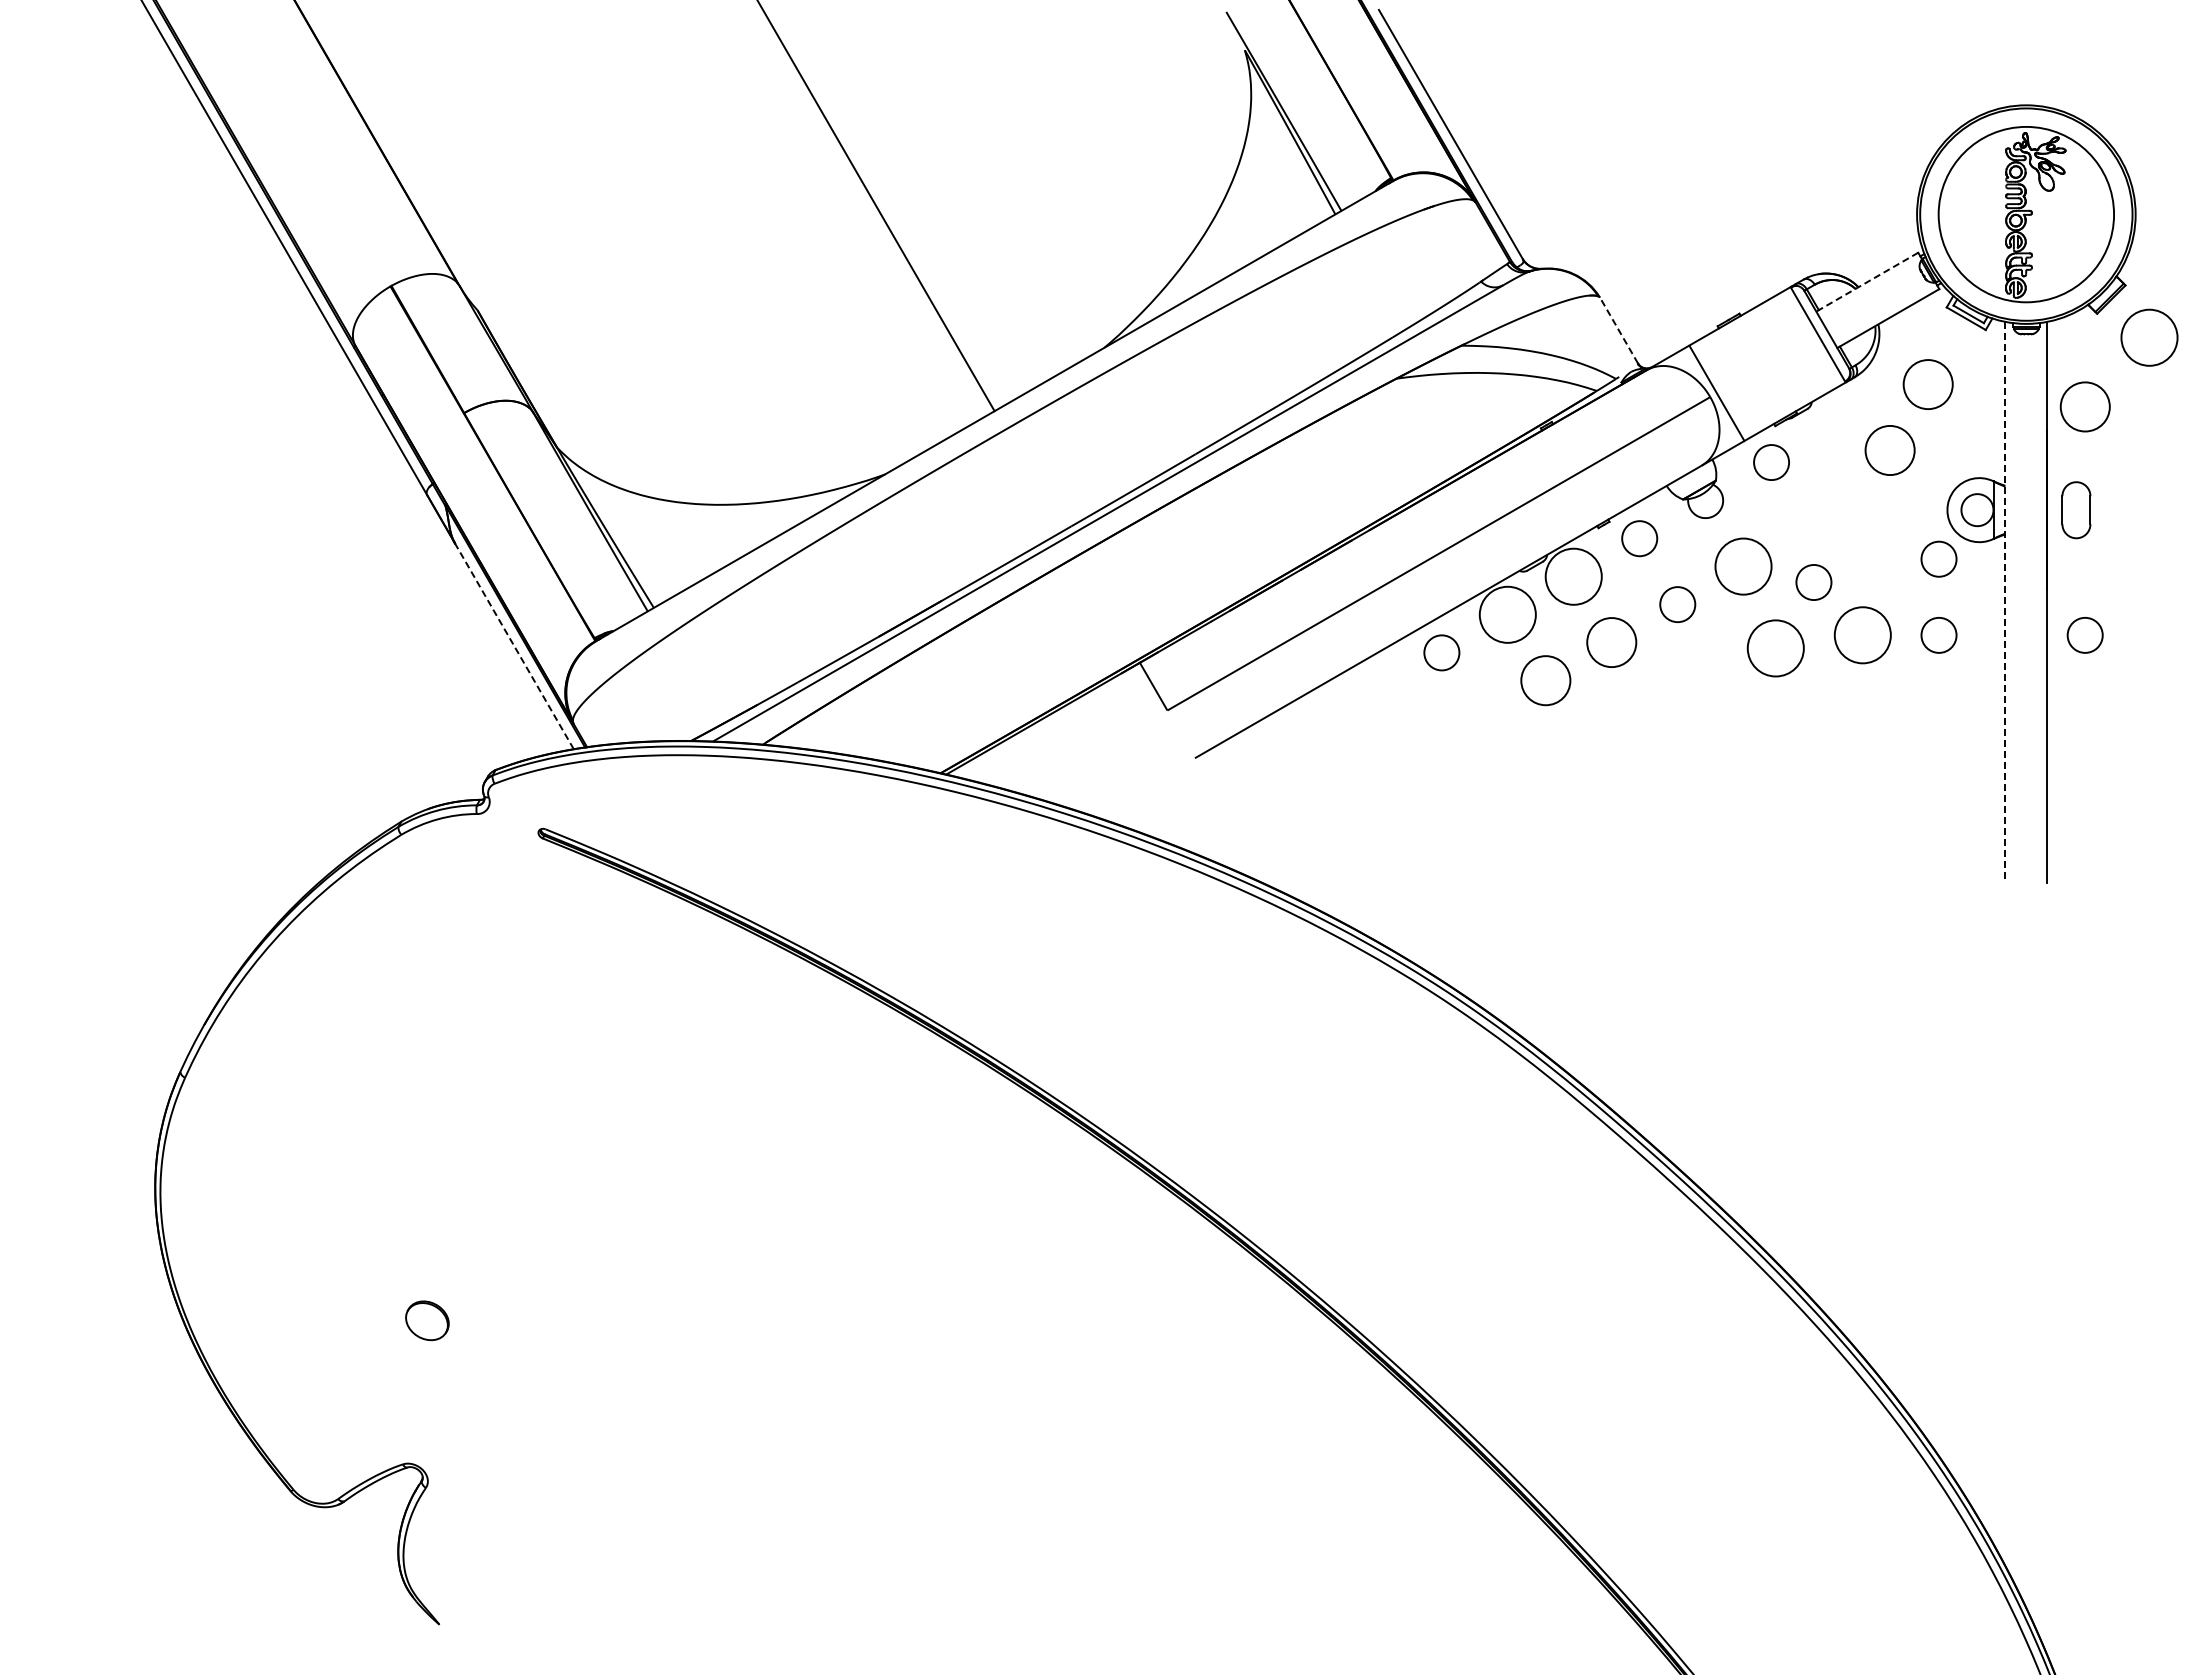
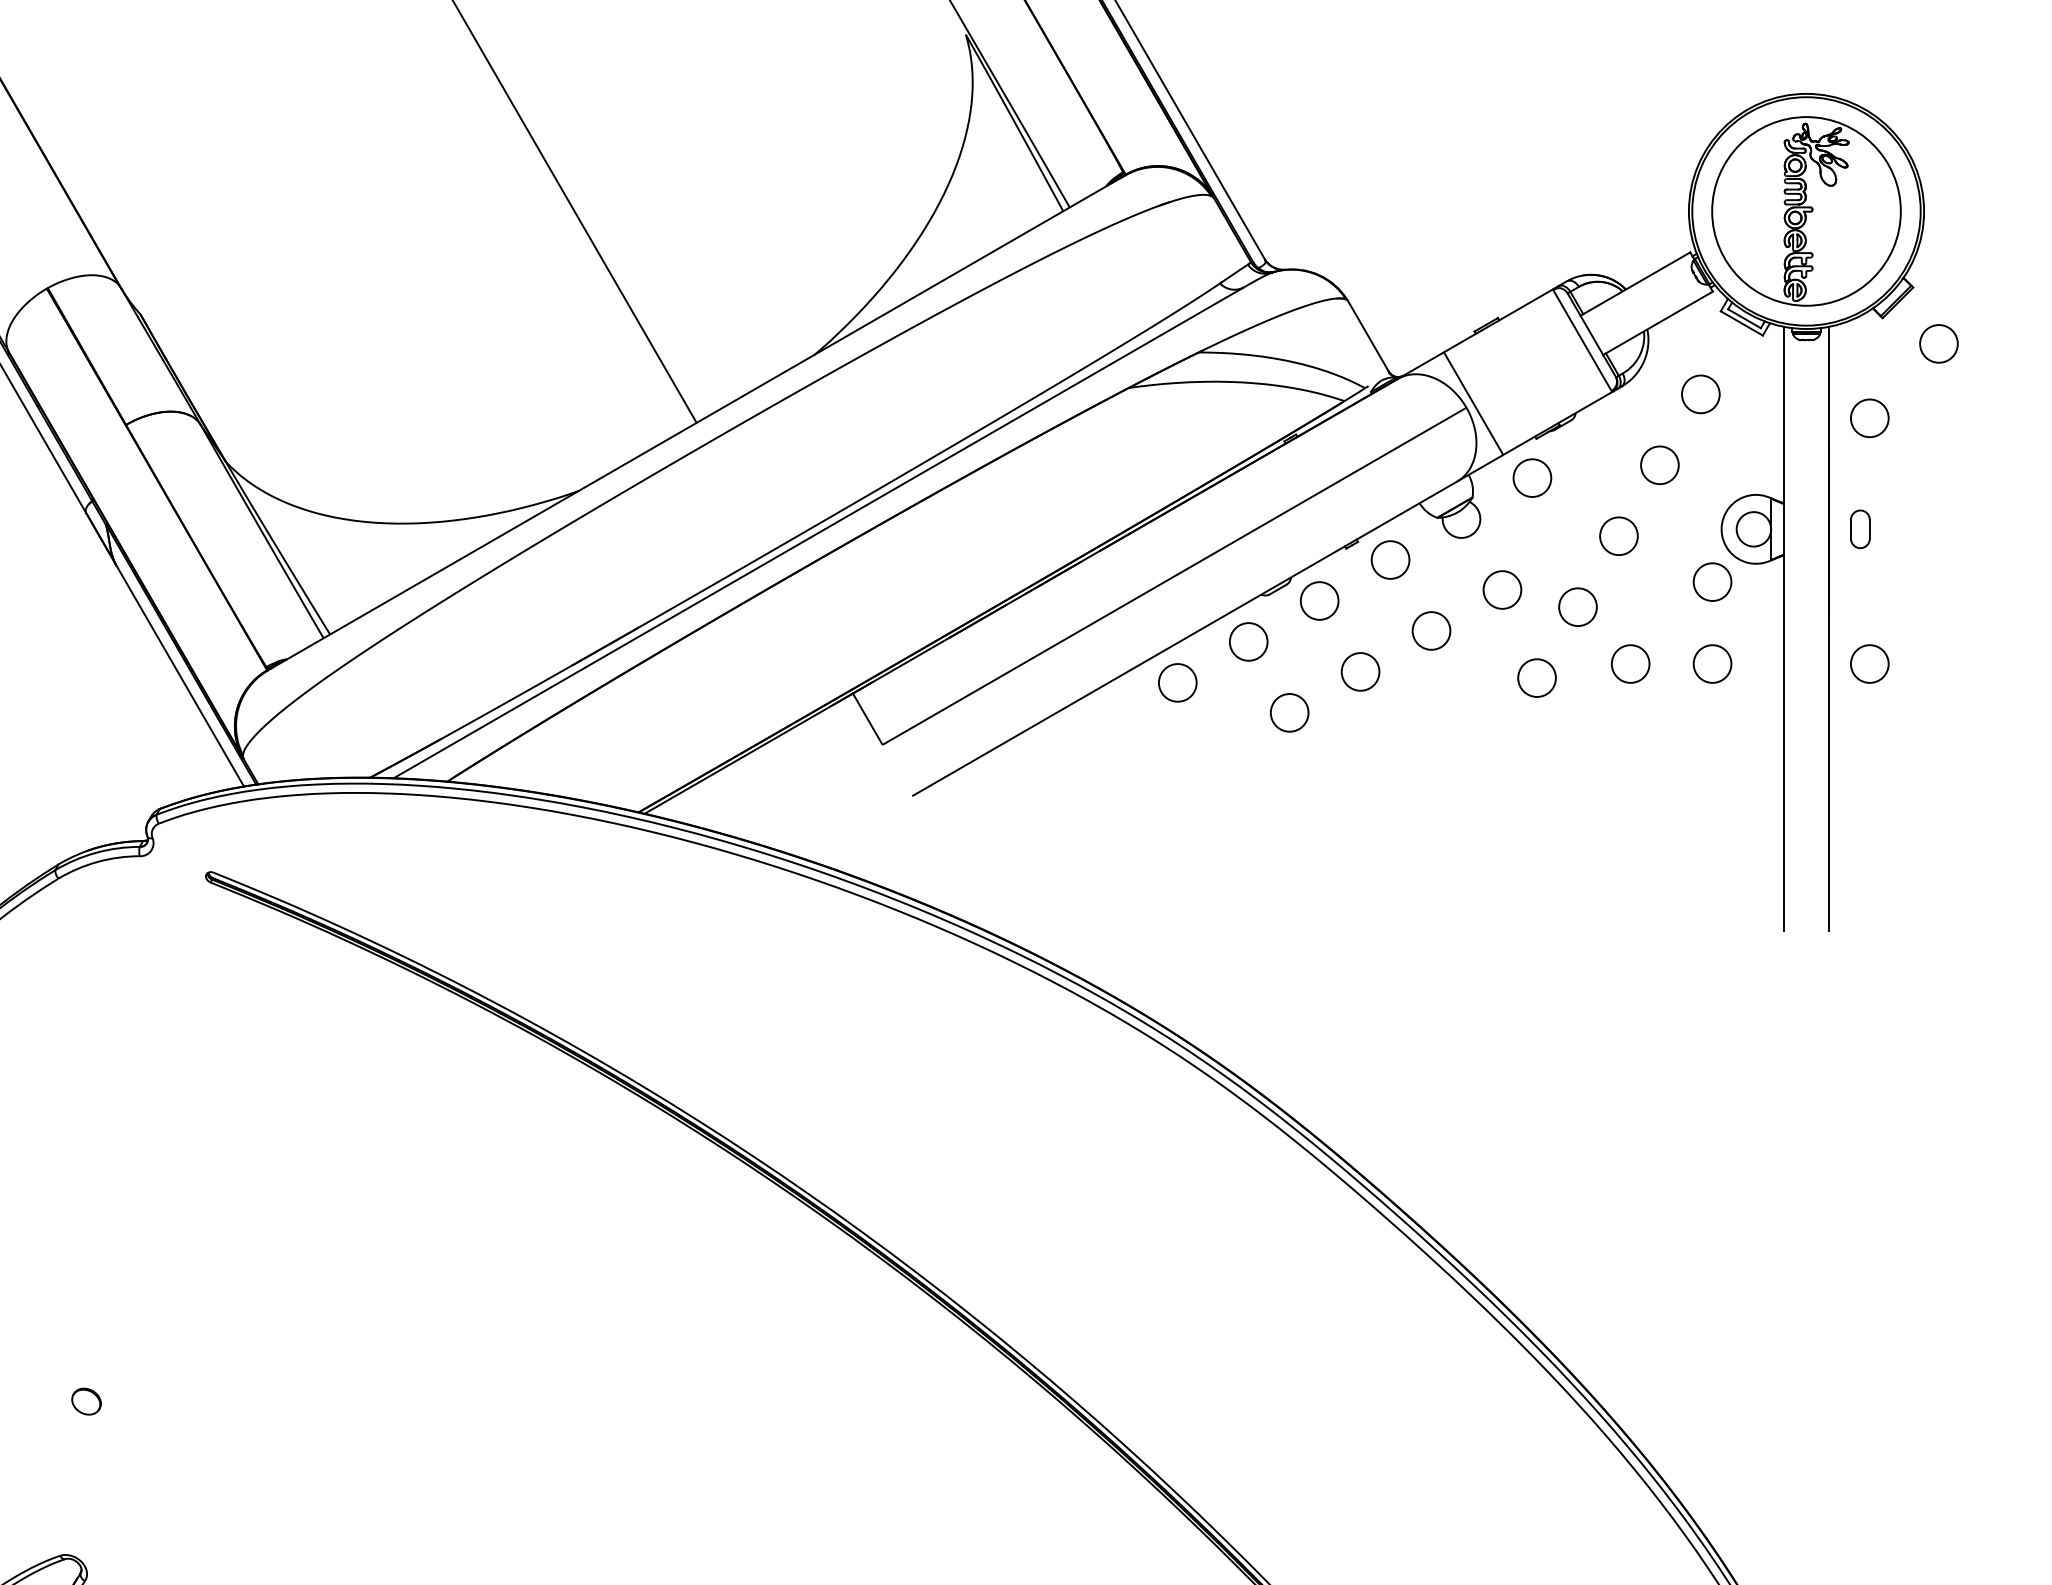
line: (1867, 282) -> (1635, 284), dashed -> solid
line: (1619, 330) -> (1368, 336), dashed -> solid
circle: (2149, 337) -> (1938, 343), size x0.62
circle: (1927, 384) -> (1700, 394), size x0.71
circle: (2084, 406) -> (1869, 417), size x0.71
circle: (1889, 450) -> (1659, 465), size x0.71
part: (2076, 509) -> (1860, 528), size x0.62
circle: (1851, 516) -> (1618, 536), added
circle: (1743, 566) -> (1502, 589), size x0.62
circle: (1573, 576) -> (1319, 600), size x0.62
line: (2005, 602) -> (1784, 628), dashed -> solid
circle: (1507, 614) -> (1248, 641), size x0.62
circle: (1862, 635) -> (1630, 664), size x0.62
circle: (1611, 642) -> (1360, 671), size x0.71
line: (514, 646) -> (180, 676), dashed -> solid
circle: (1775, 648) -> (1536, 678), size x0.62
circle: (1545, 680) -> (1289, 712), size x0.71
part: (427, 1321) -> (86, 1402), size x0.62

